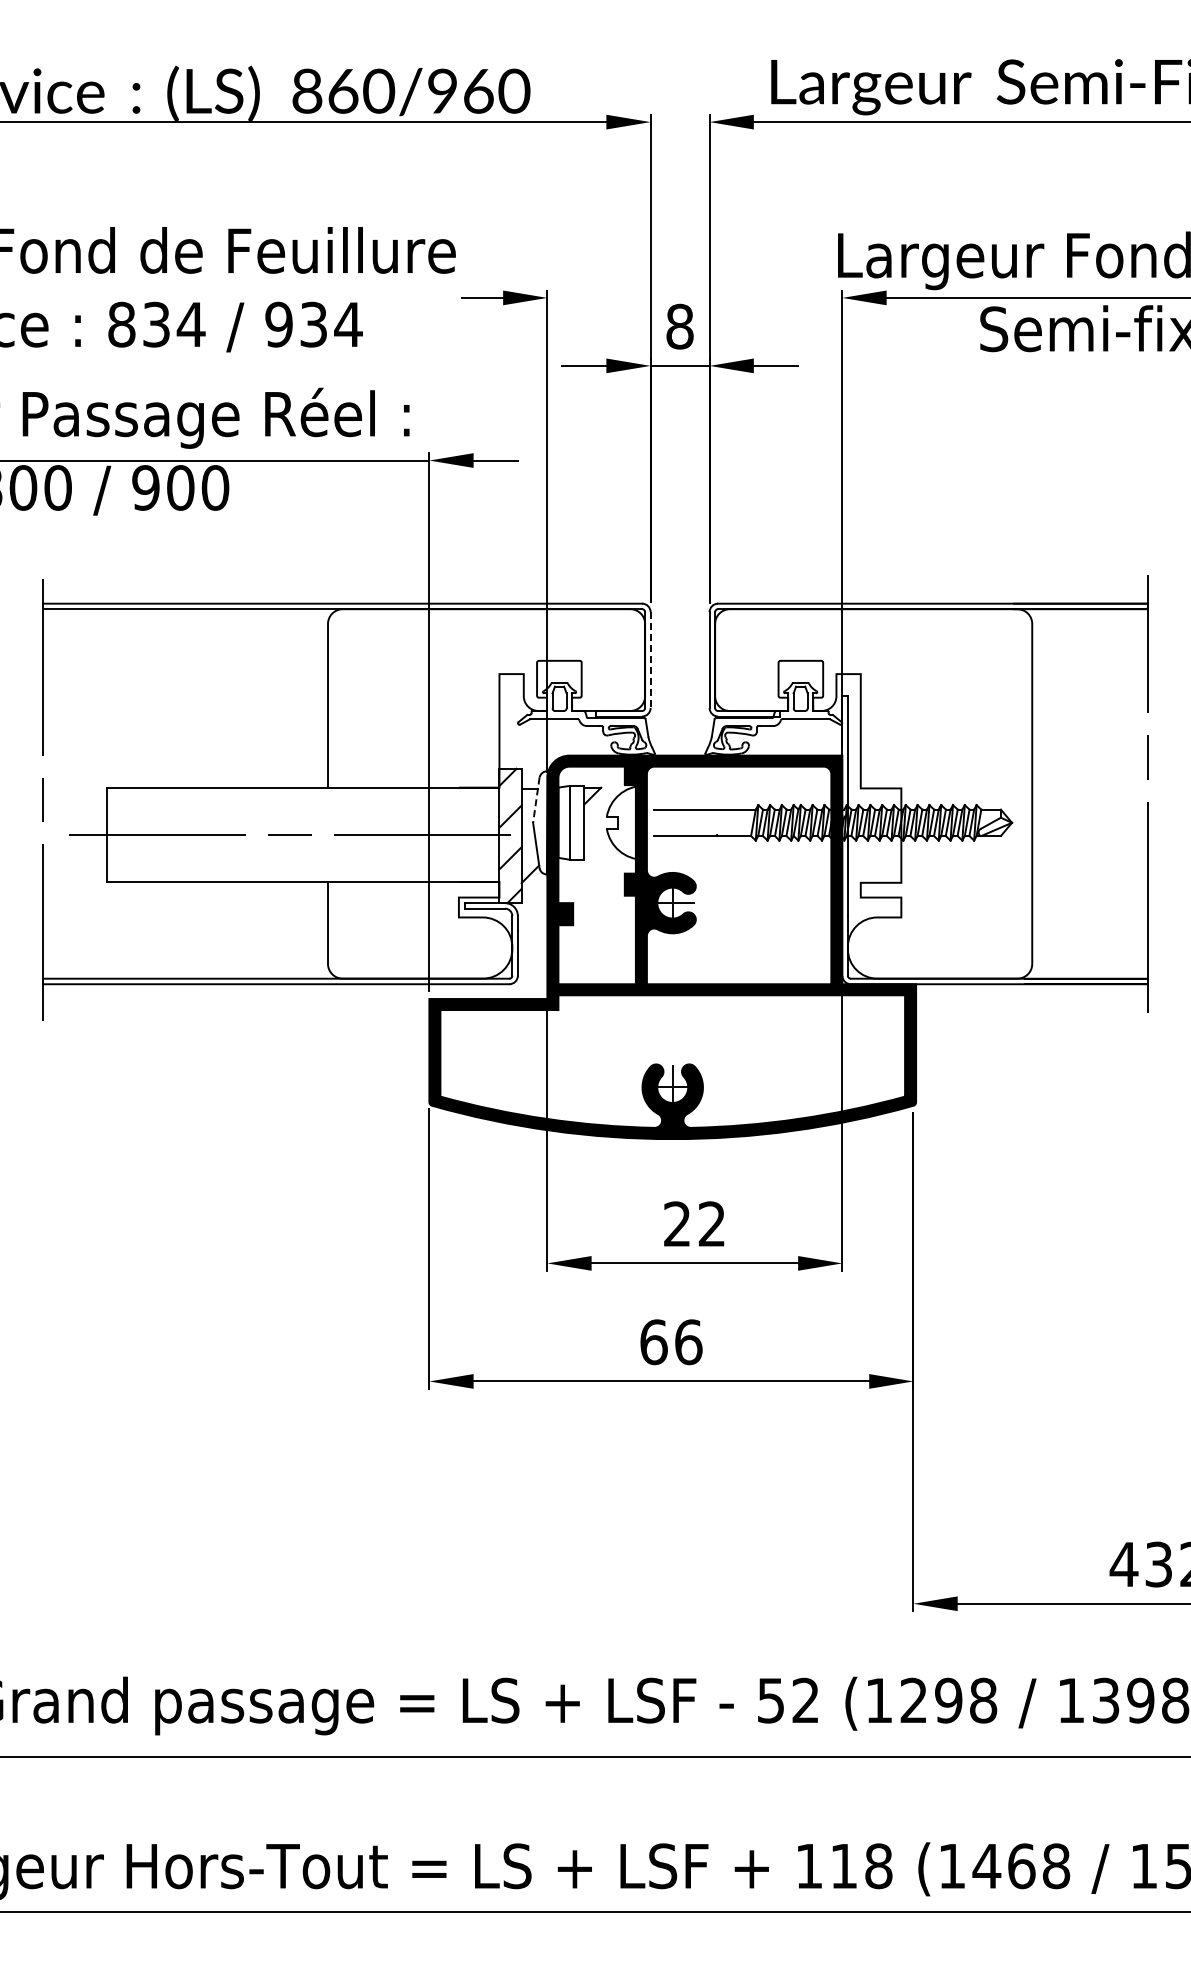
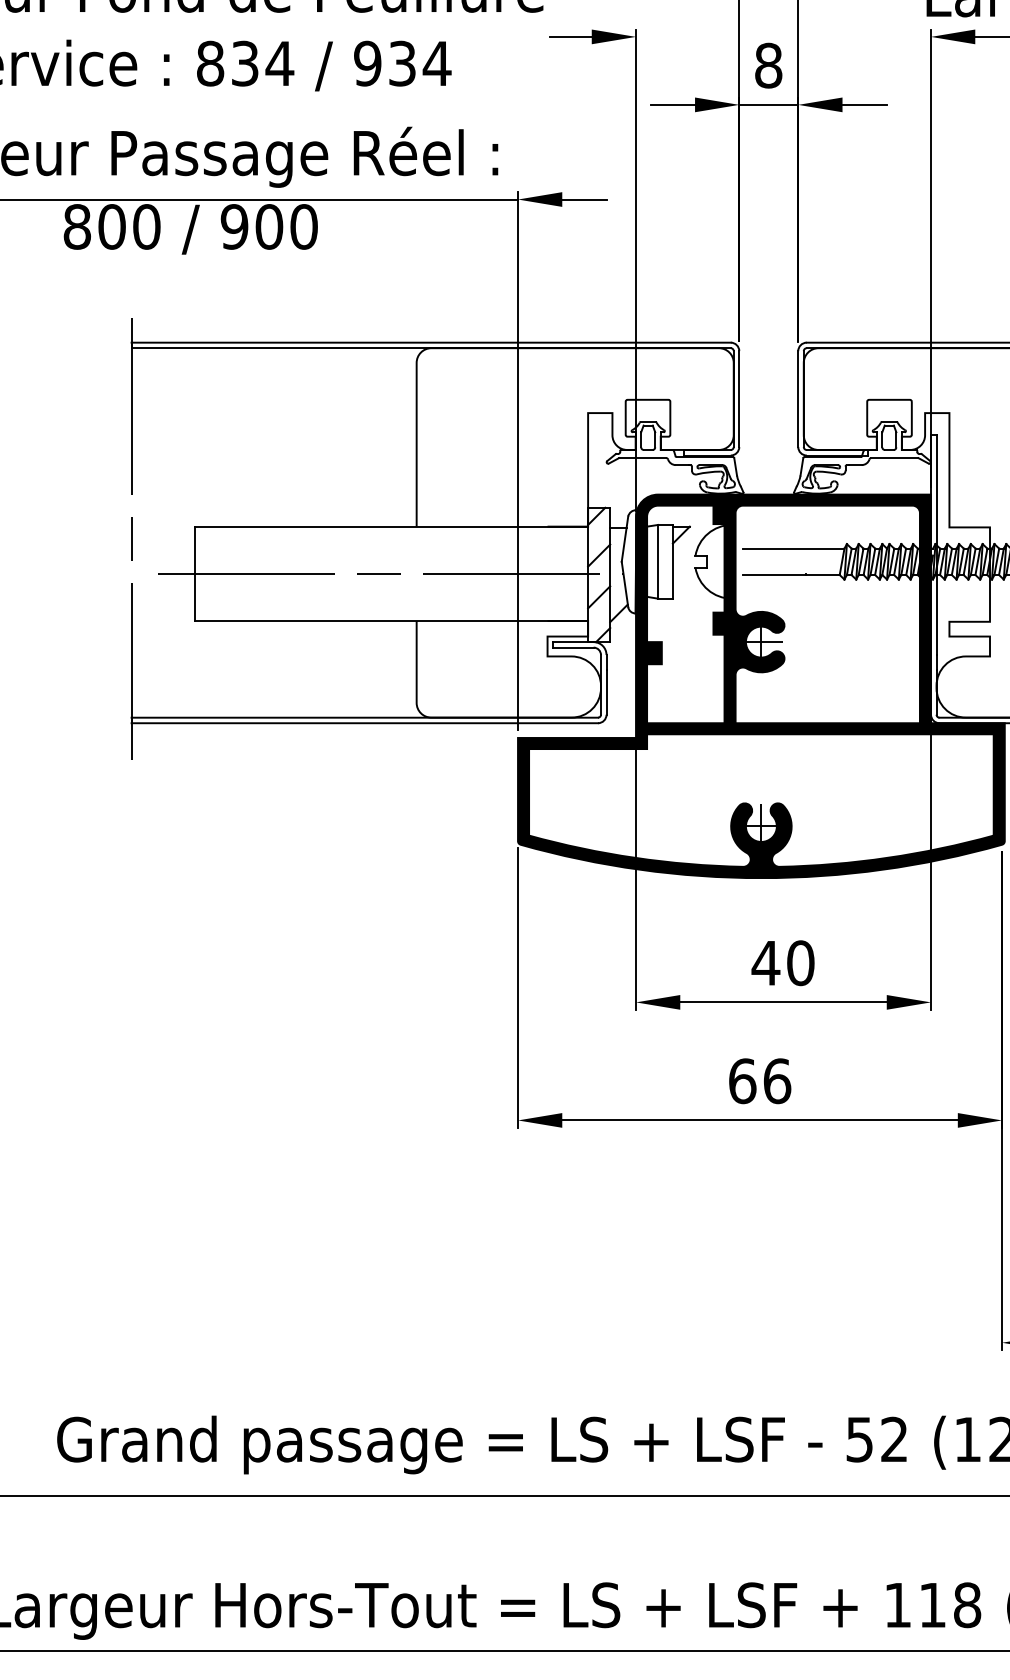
line: (650, 660) -> (739, 399), dashed -> solid
line: (536, 800) -> (625, 539), dashed -> solid
text: (693, 1224) -> (782, 963), 22 -> 40

